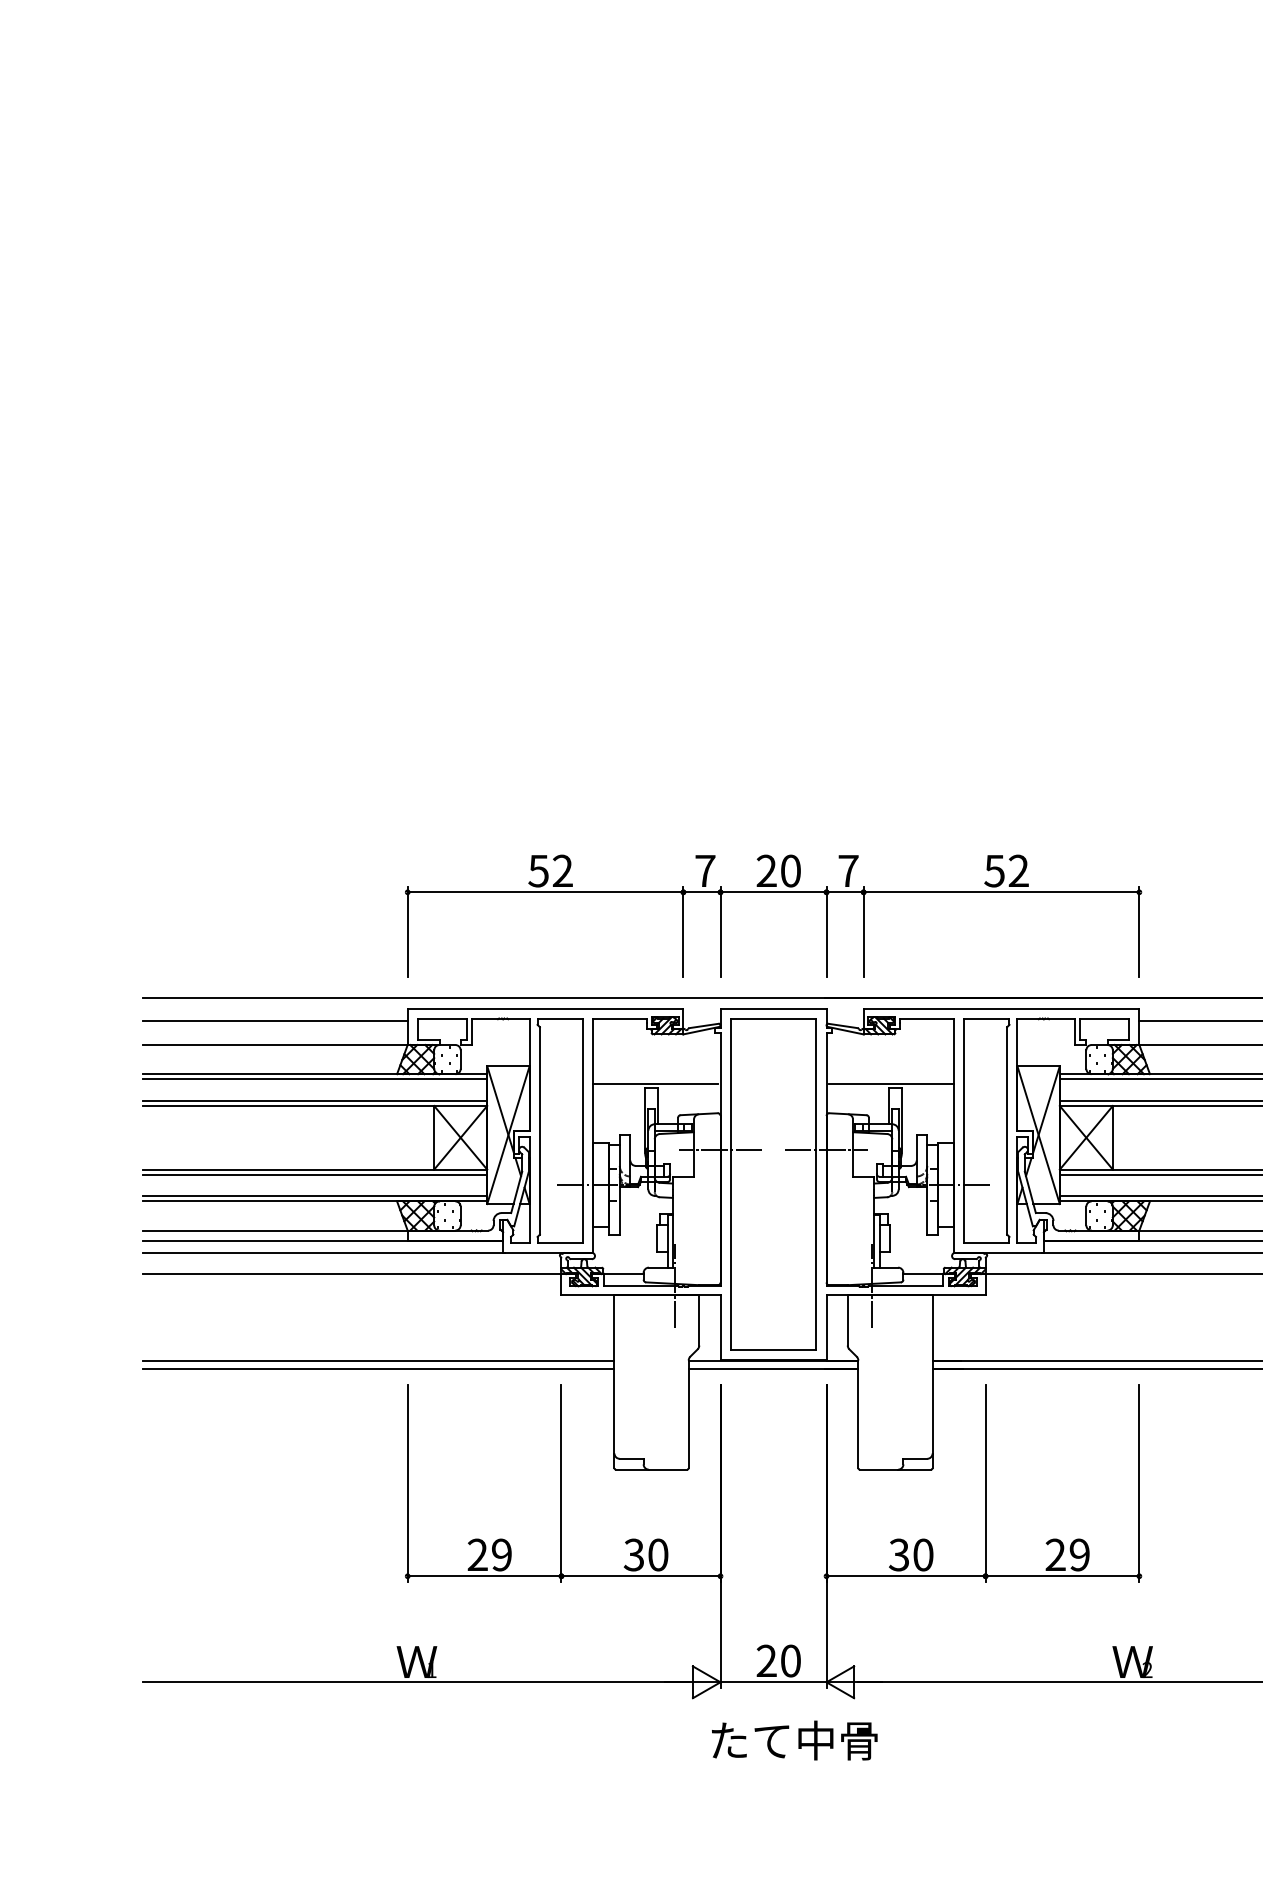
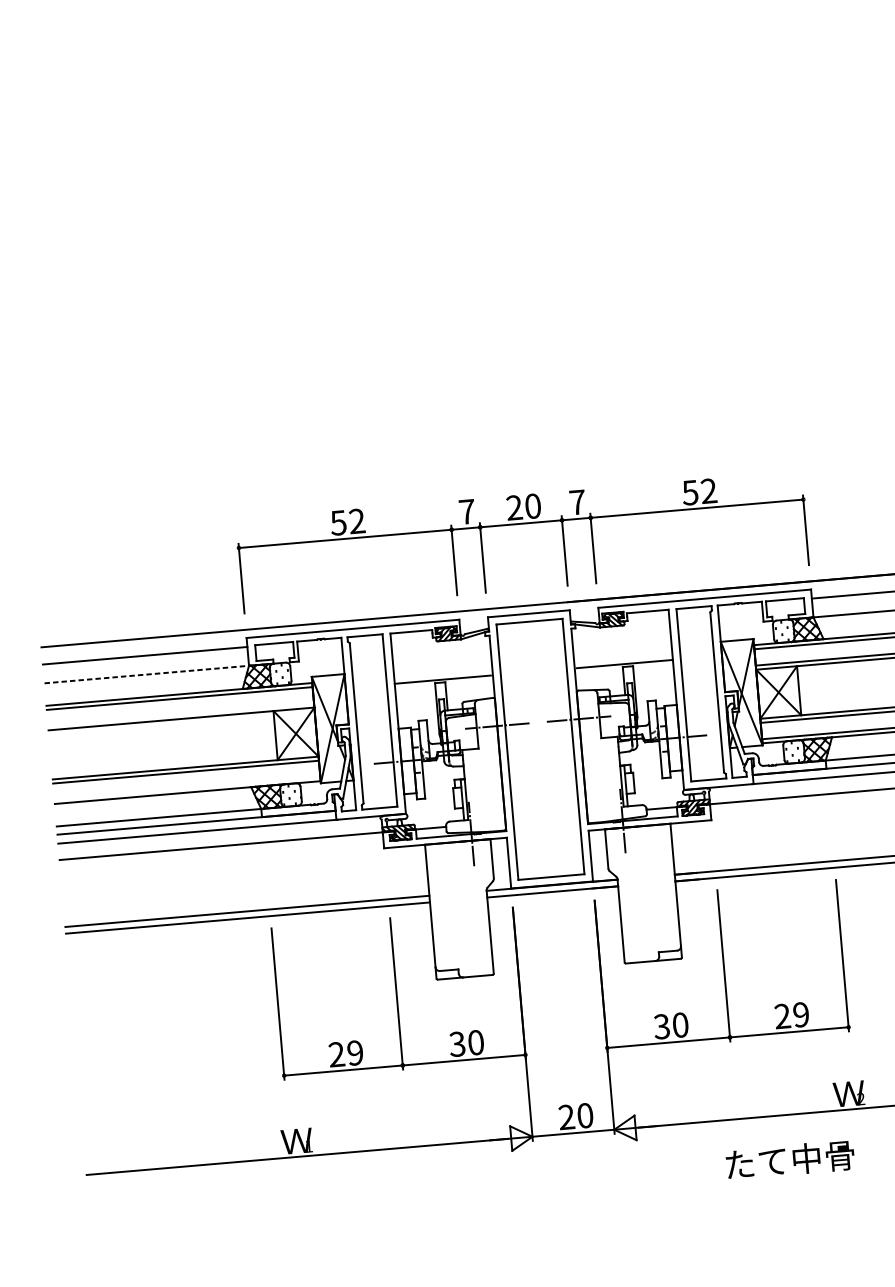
line: (276, 1045) -> (147, 674), solid -> dashed
line: (314, 1100) -> (180, 714), removed
line: (314, 1196) -> (187, 788), removed
text: (794, 1740) -> (790, 1159), moved

